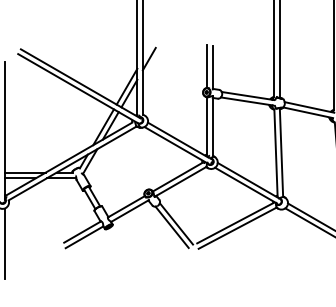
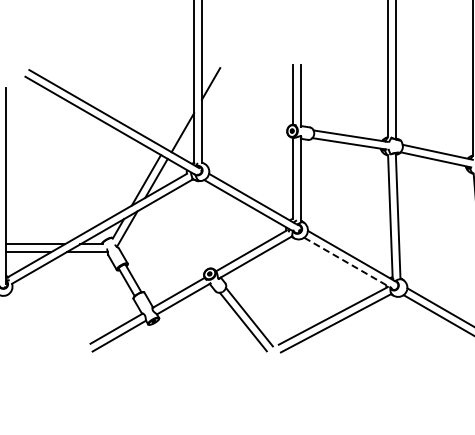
line: (127, 86) -> (179, 122), removed
line: (245, 185) -> (347, 262), solid -> dashed
line: (4, 243) -> (6, 345), removed

